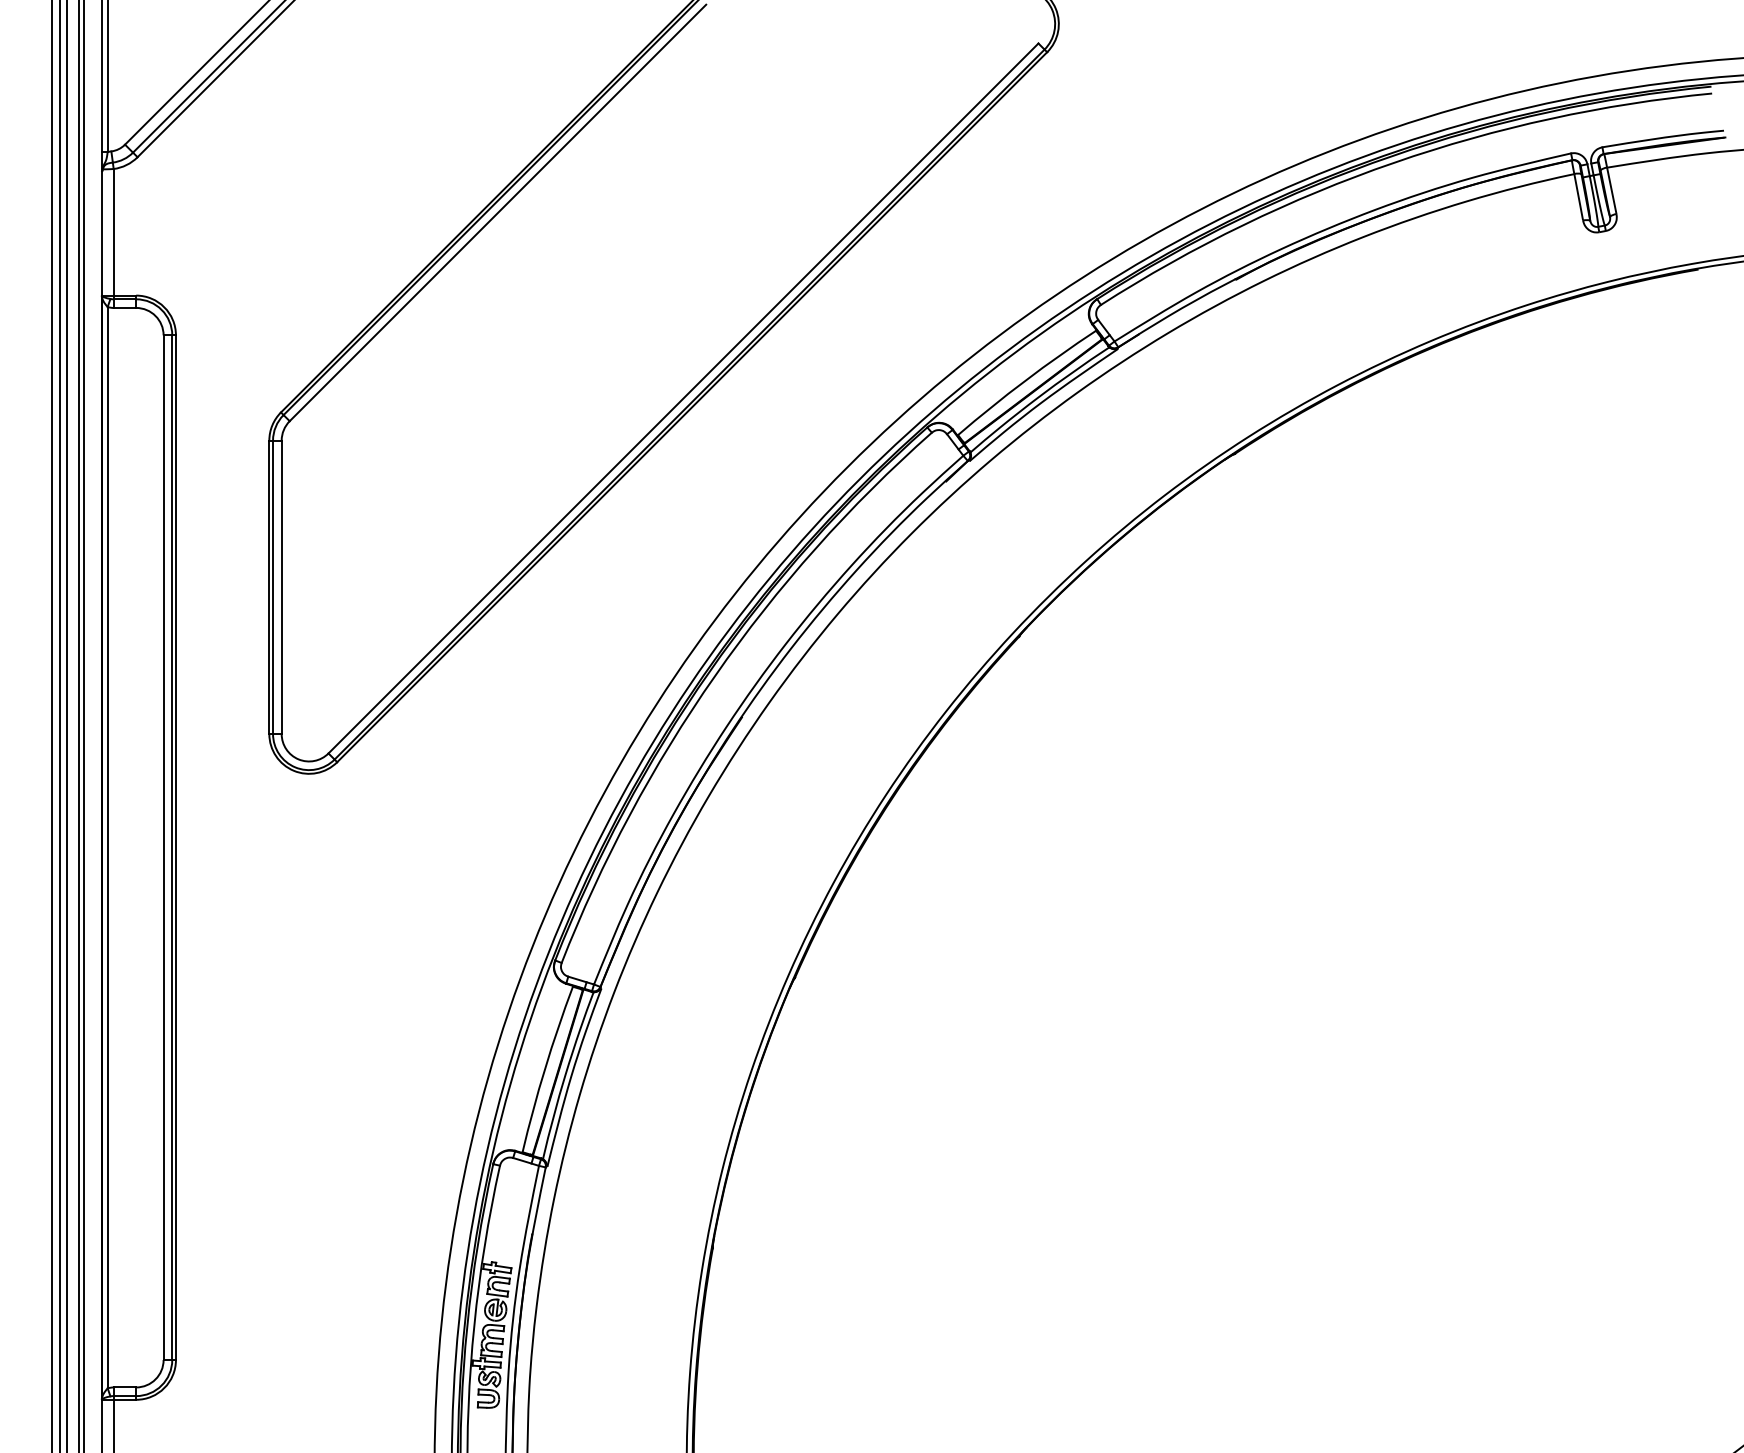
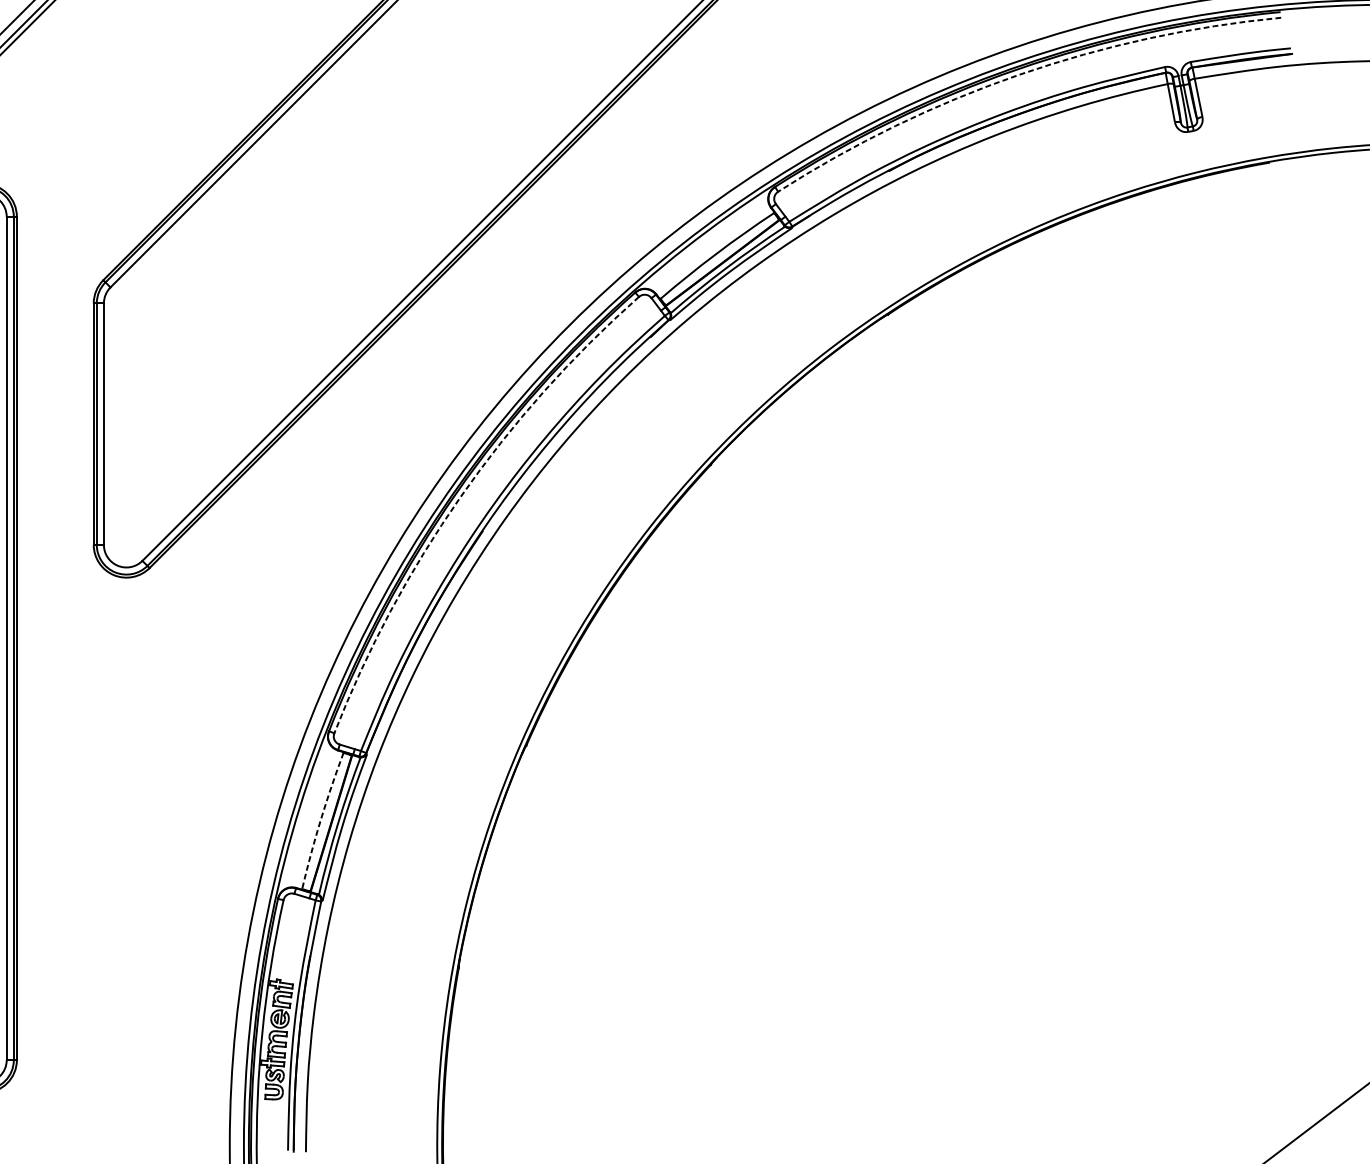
arc: (1393, 162) -> (1018, 74), solid -> dashed
arc: (715, 675) -> (460, 496), solid -> dashed
arc: (545, 1068) -> (321, 820), solid -> dashed

